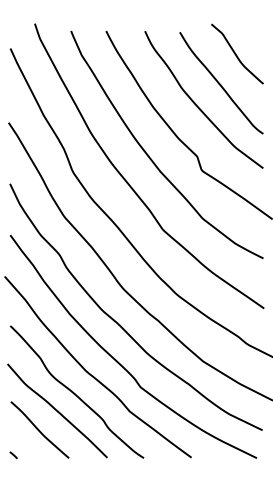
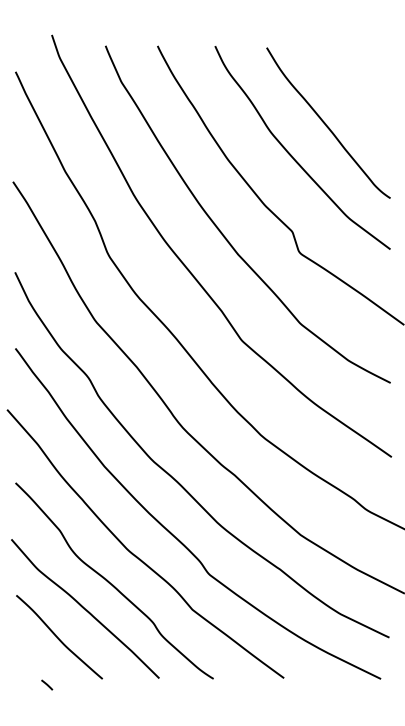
curve: (236, 53) -> (350, 79), removed
curve: (13, 455) -> (46, 685), moved

